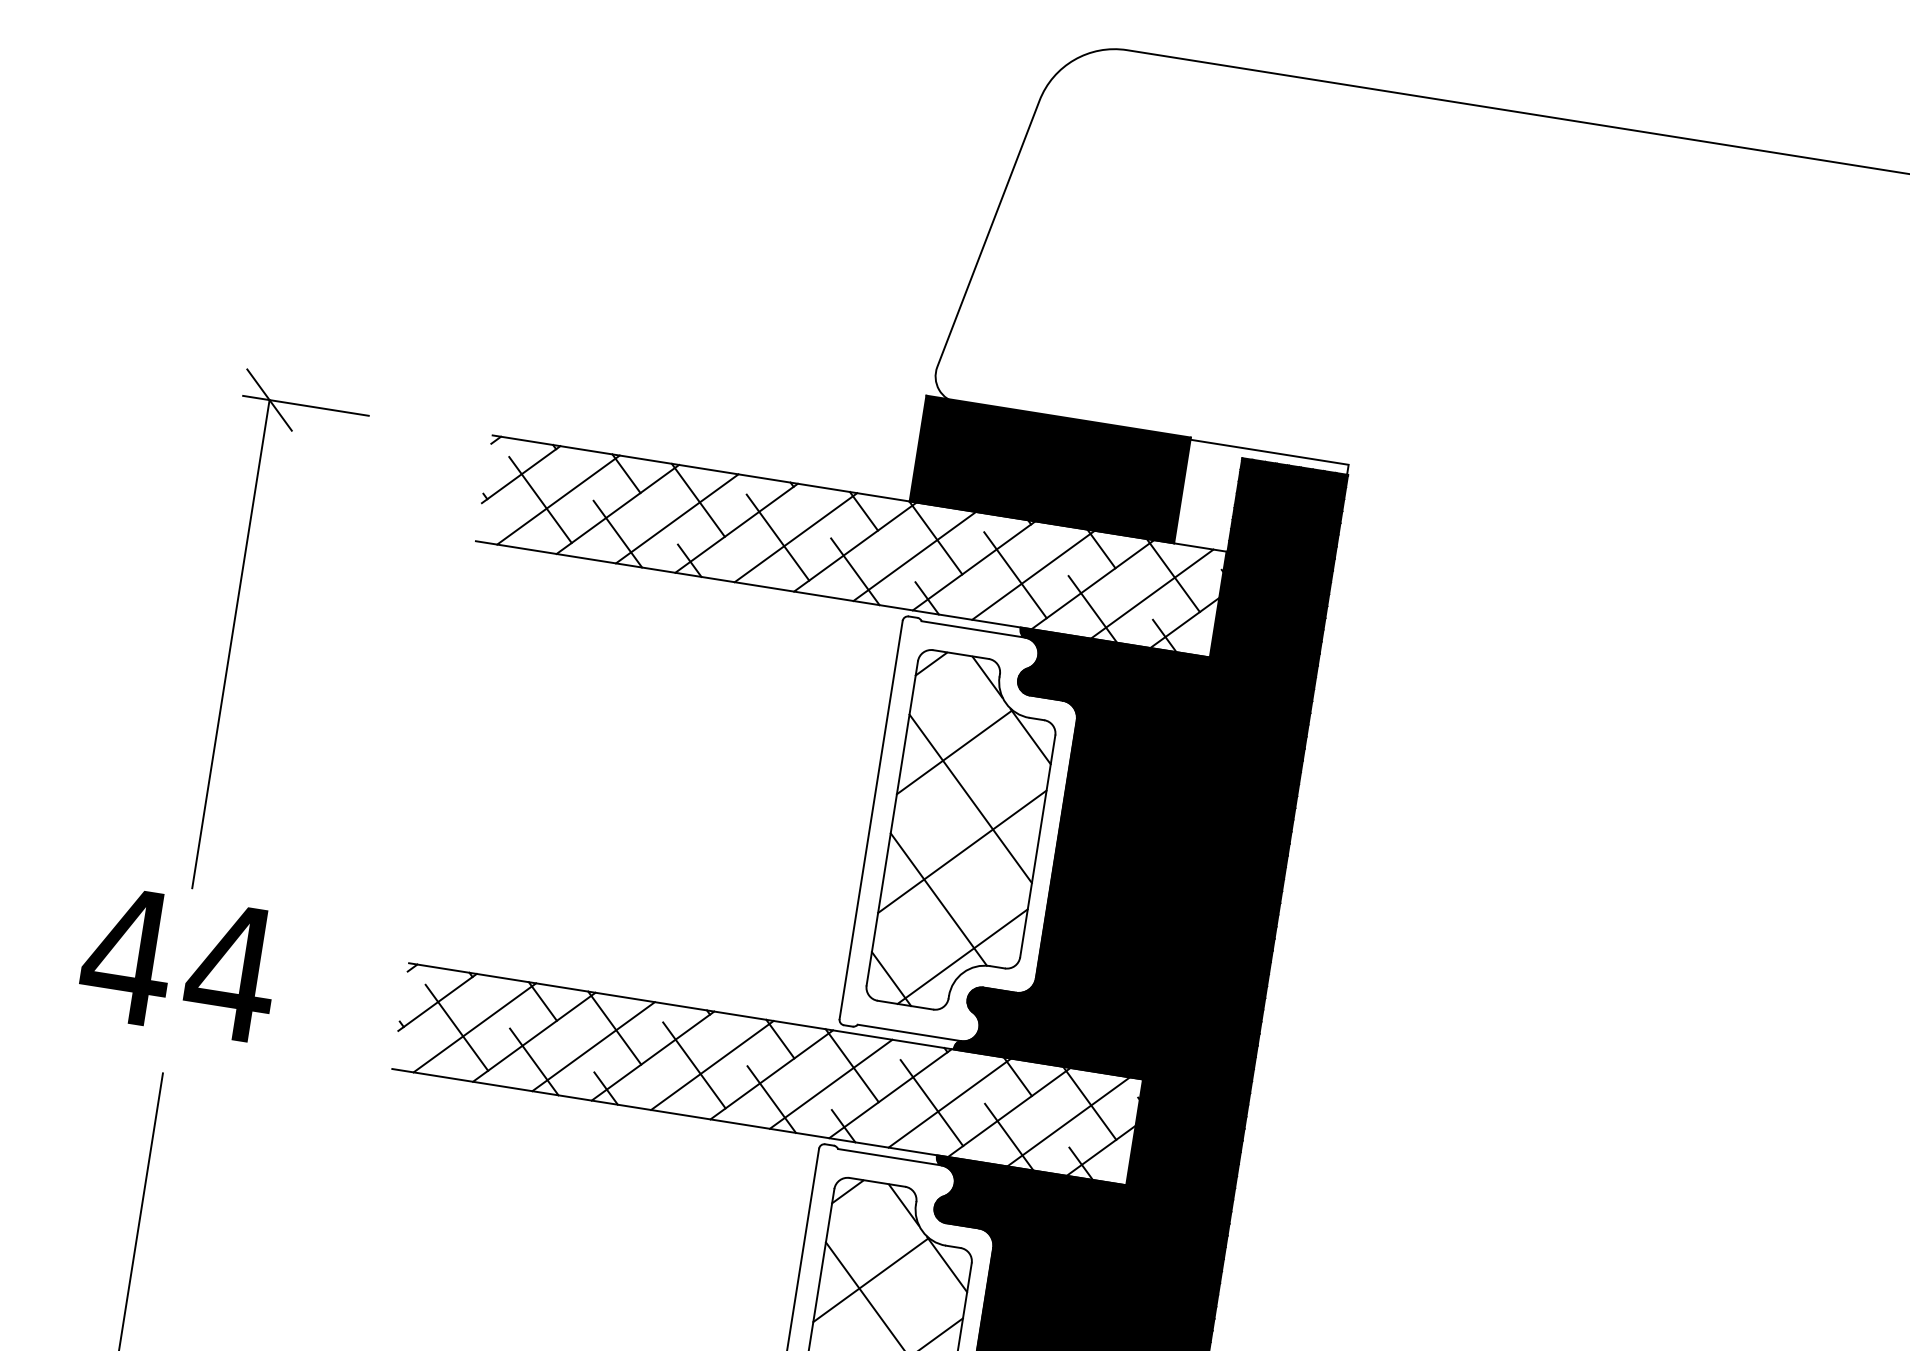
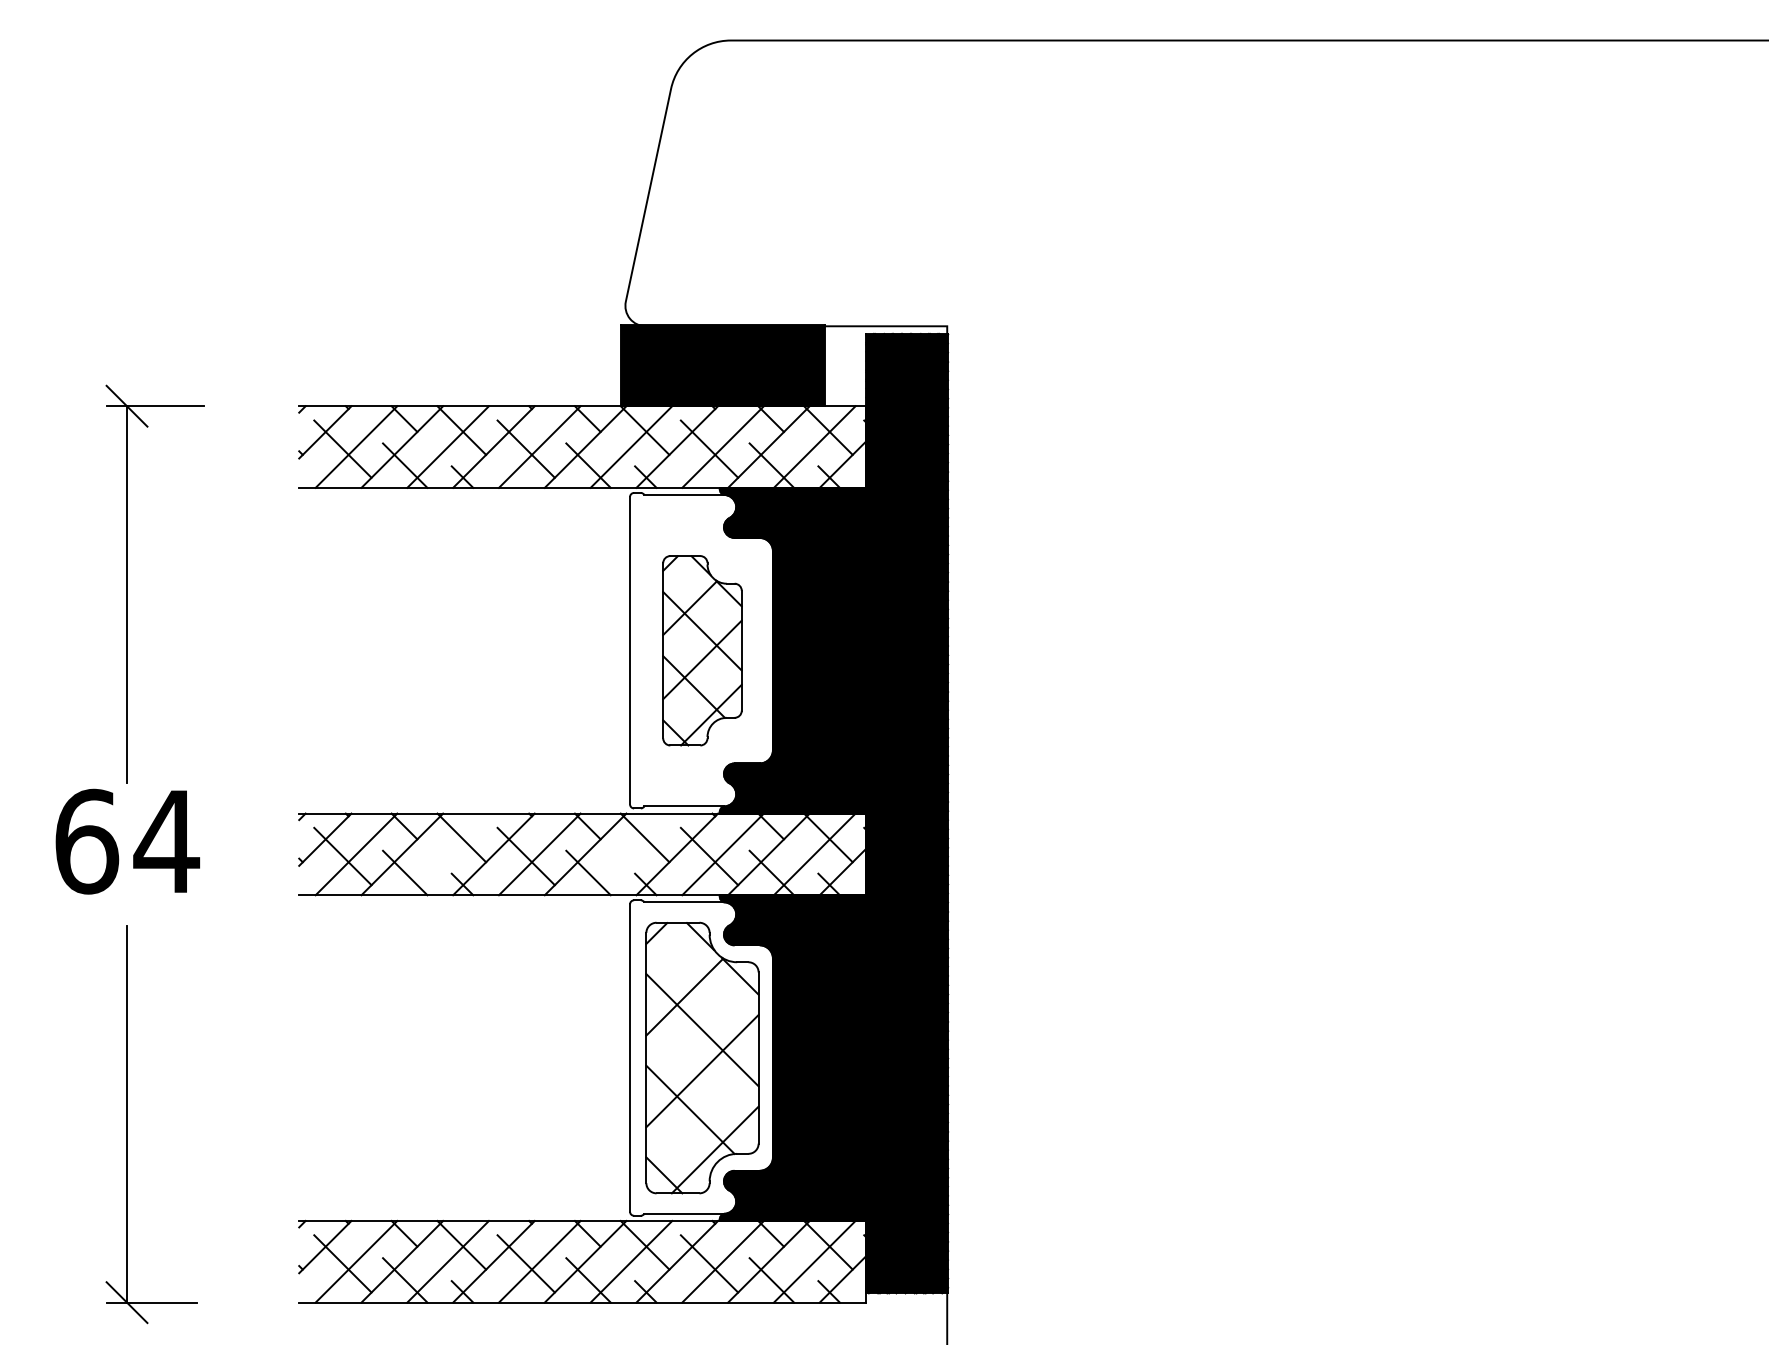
part: (965, 834) -> (702, 650), size x0.7
text: (127, 955) -> (86, 841), 44 -> 64
line: (592, 1046) -> (447, 854), removed
line: (831, 1084) -> (631, 854), removed

